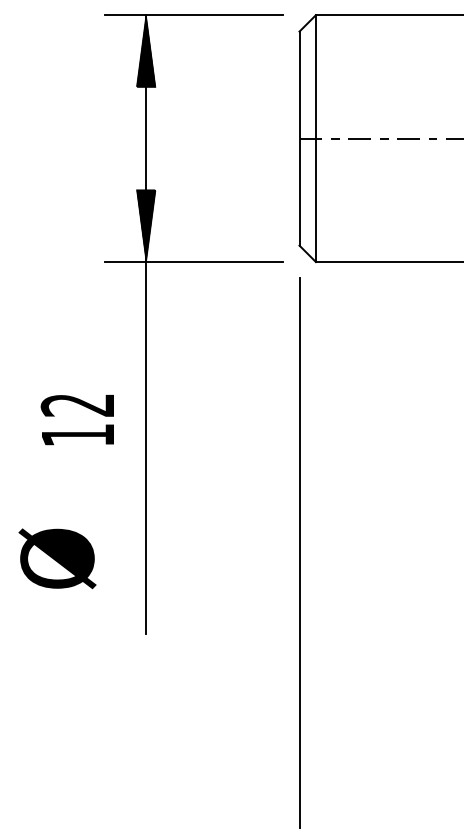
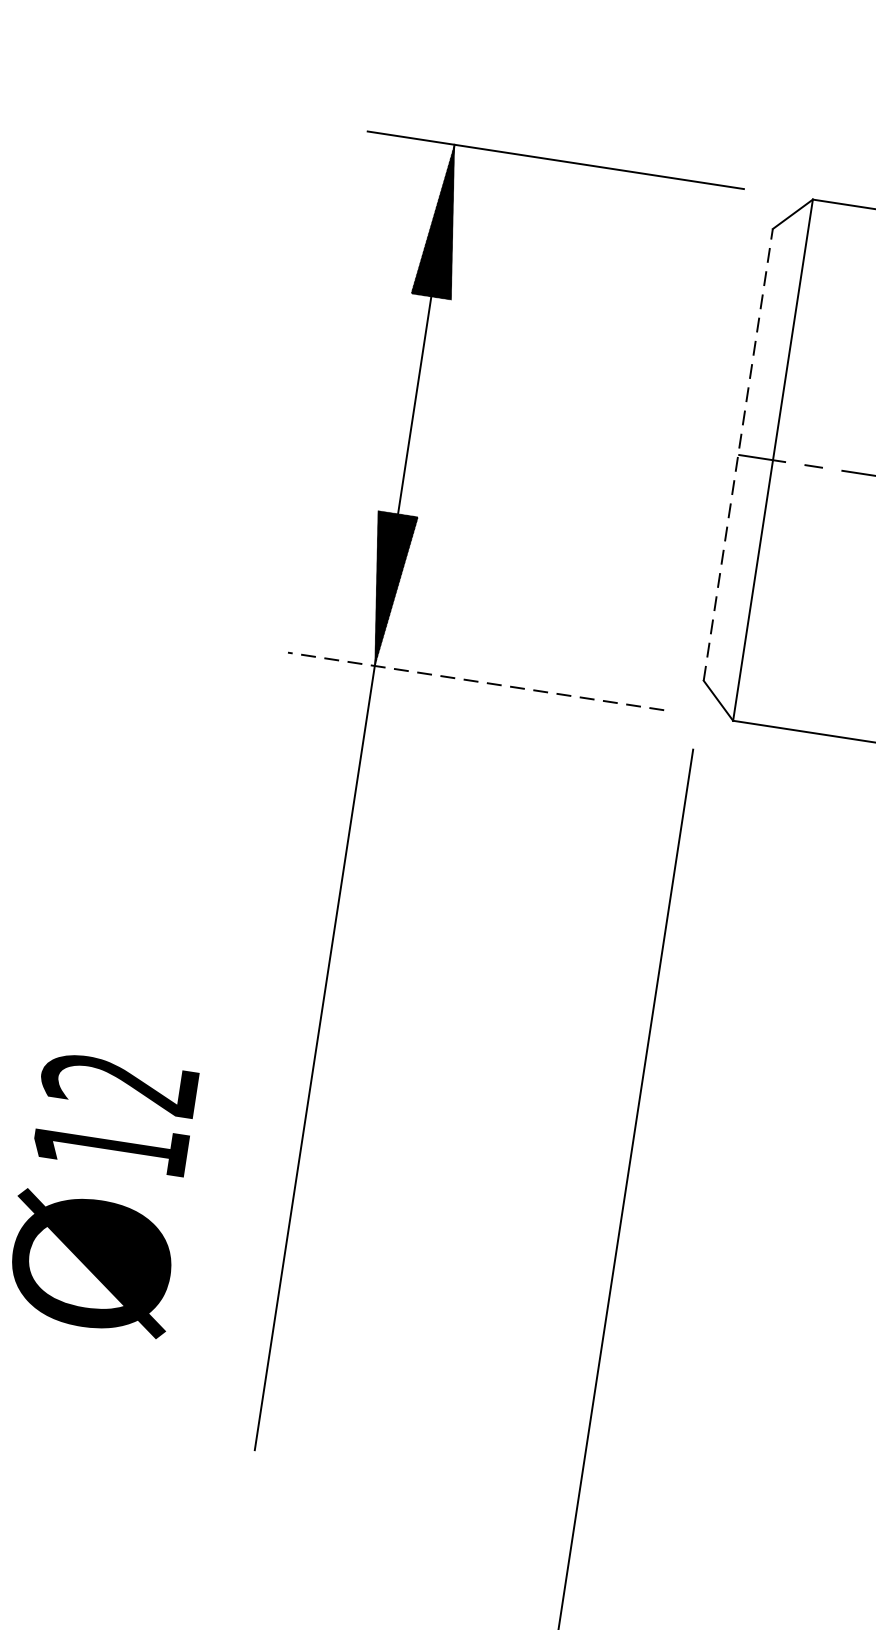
line: (299, 138) -> (738, 454), solid -> dashed
line: (193, 262) -> (474, 682), solid -> dashed
text: (76, 420) -> (112, 1114), moved

